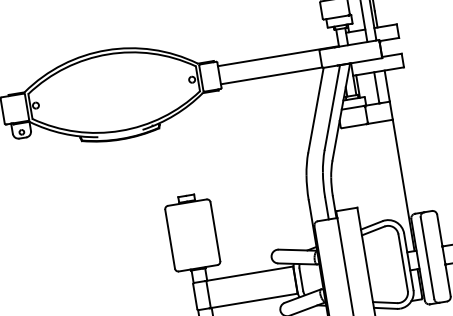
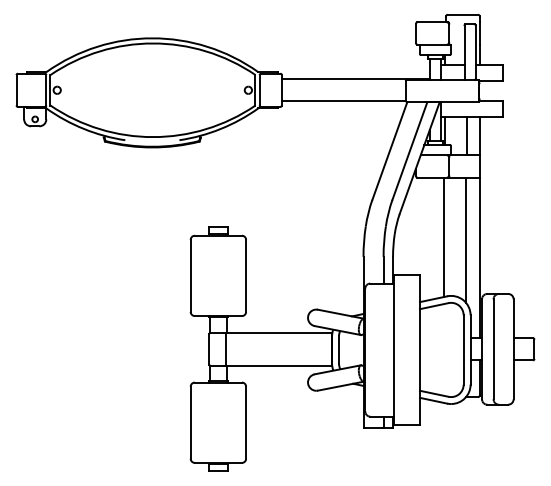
line: (372, 172) -> (444, 236), added
line: (390, 172) -> (466, 240), added

